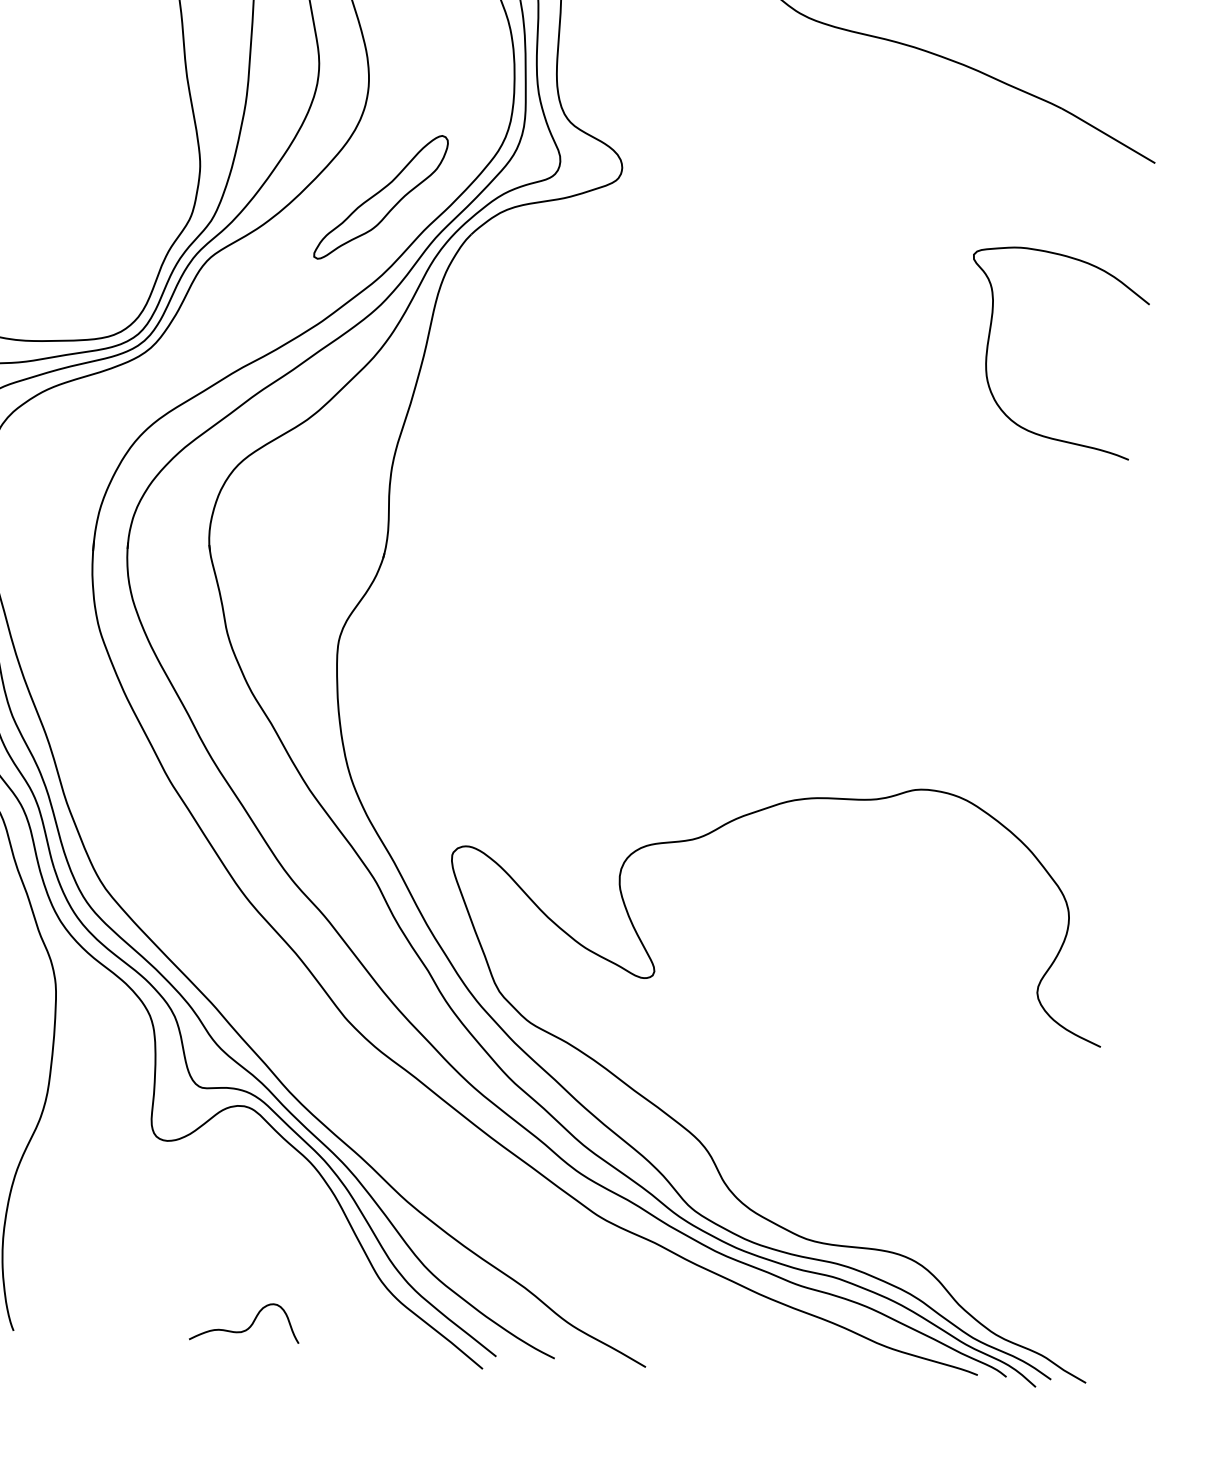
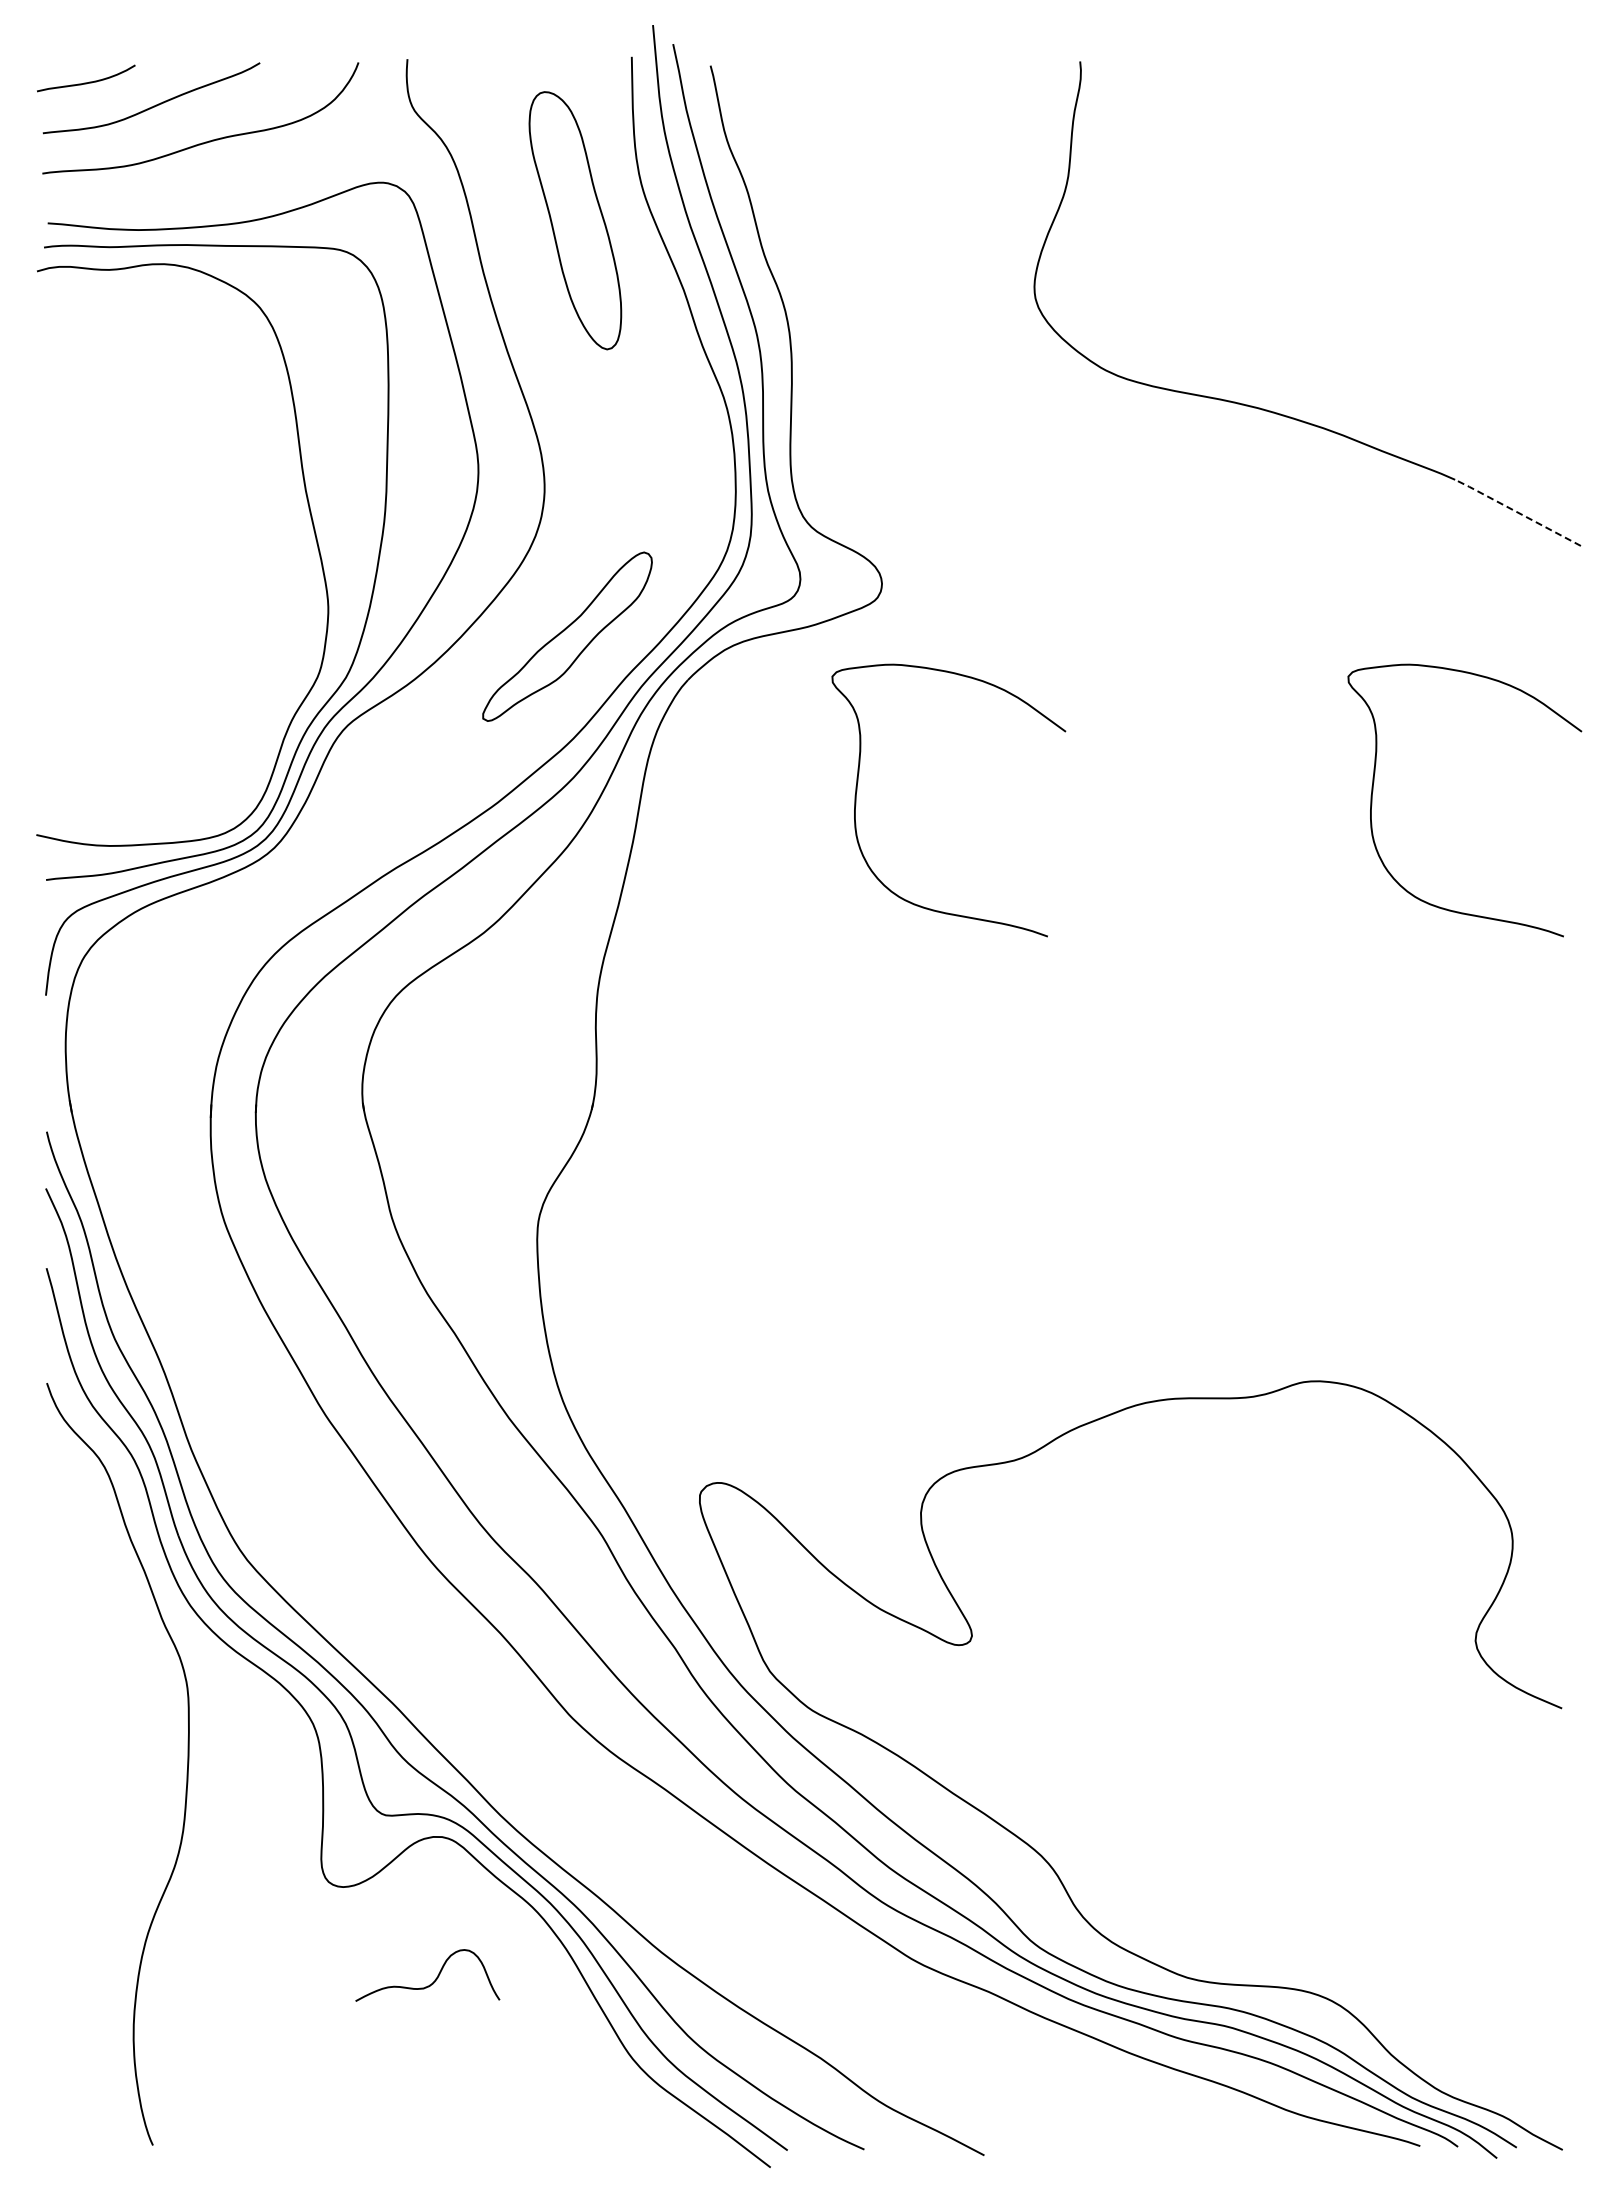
line: (1108, 135) -> (1517, 512), solid -> dashed
curve: (596, 325) -> (857, 791), added
curve: (249, 1327) -> (433, 1981), moved

